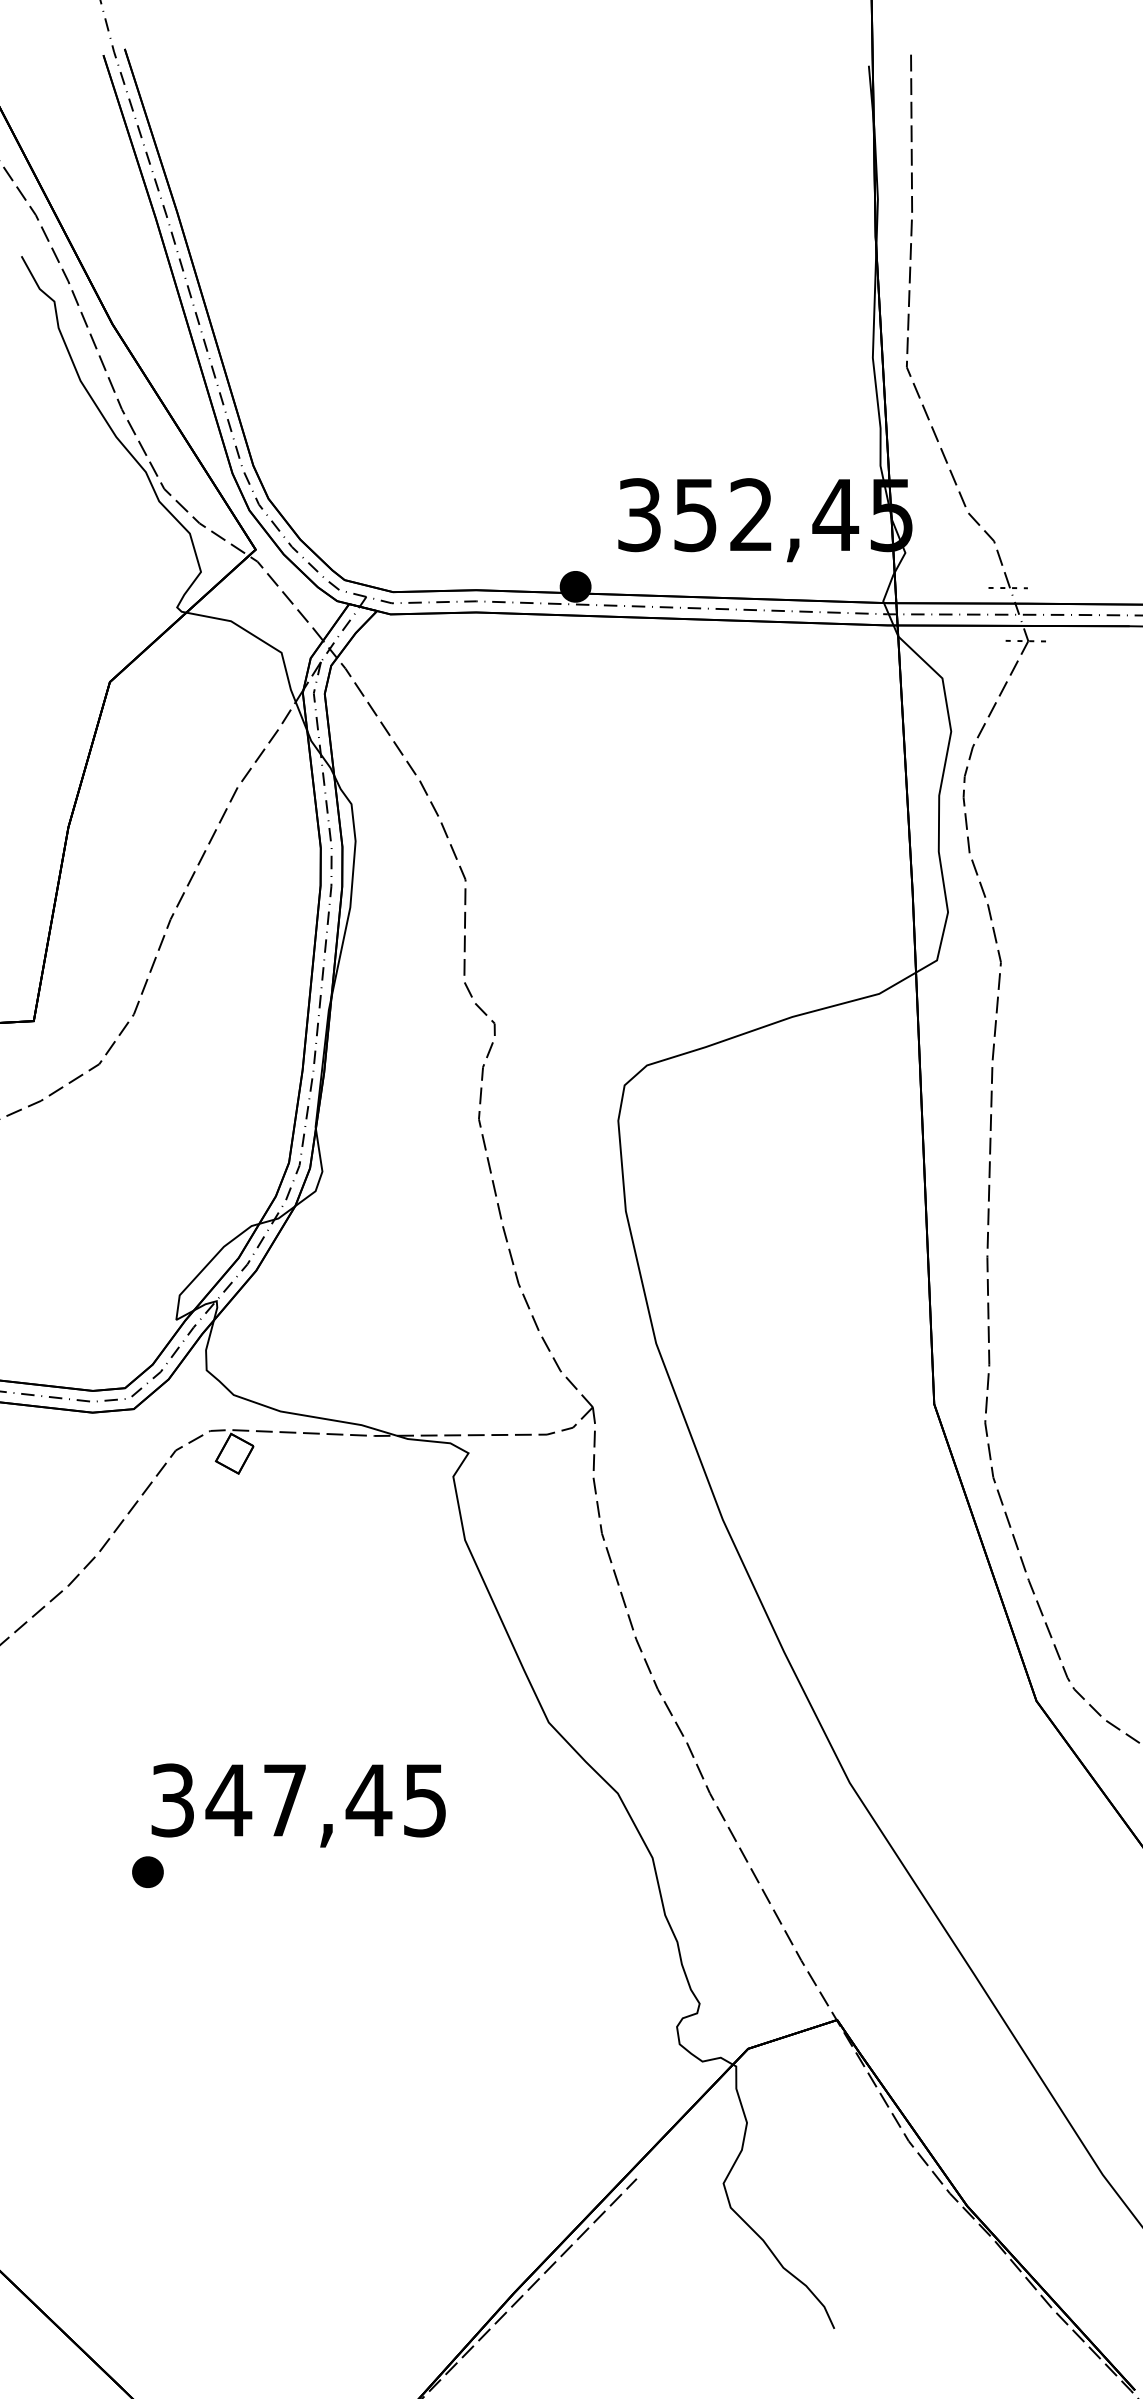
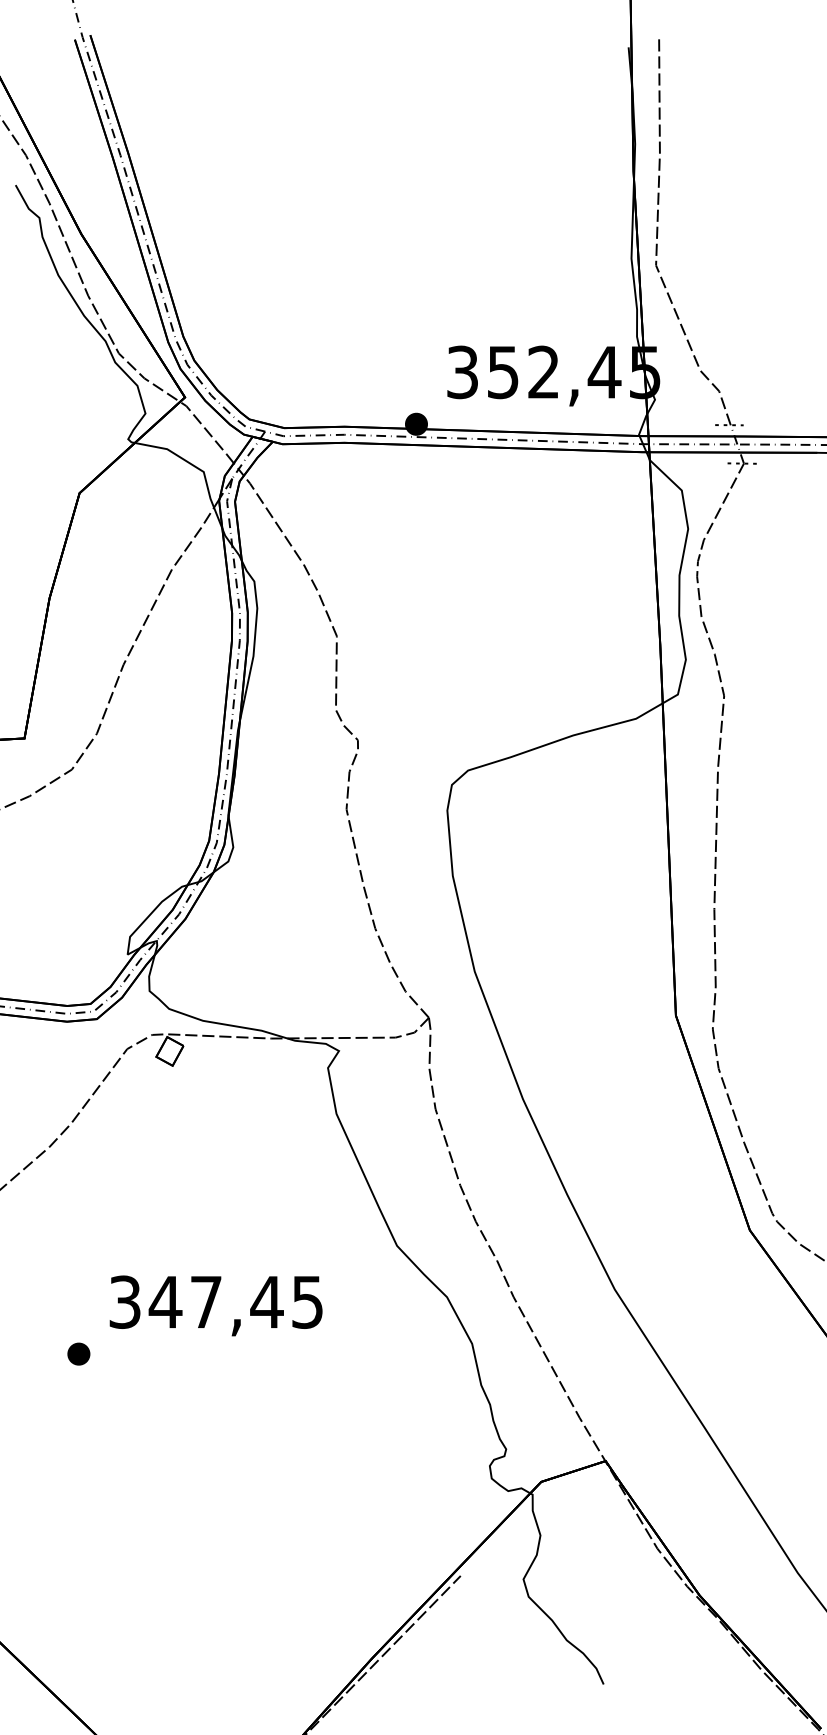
part: (147, 1871) -> (78, 1353), moved

